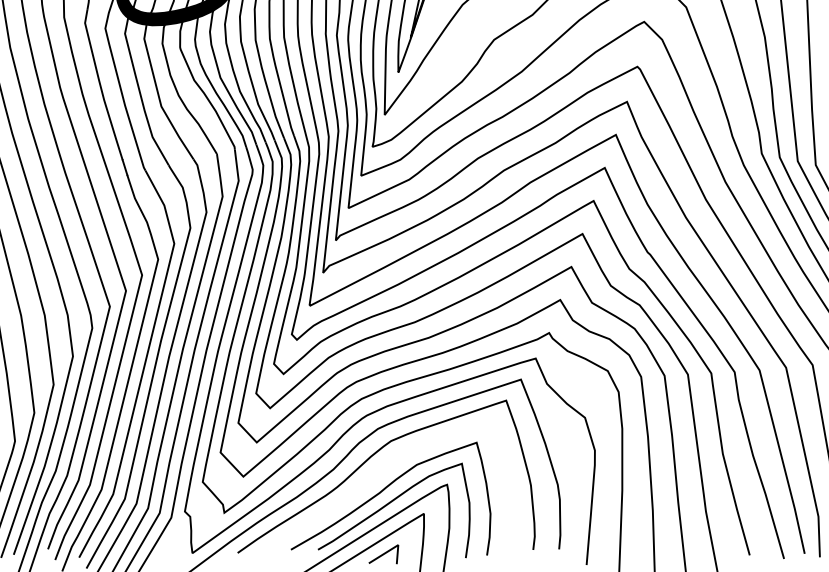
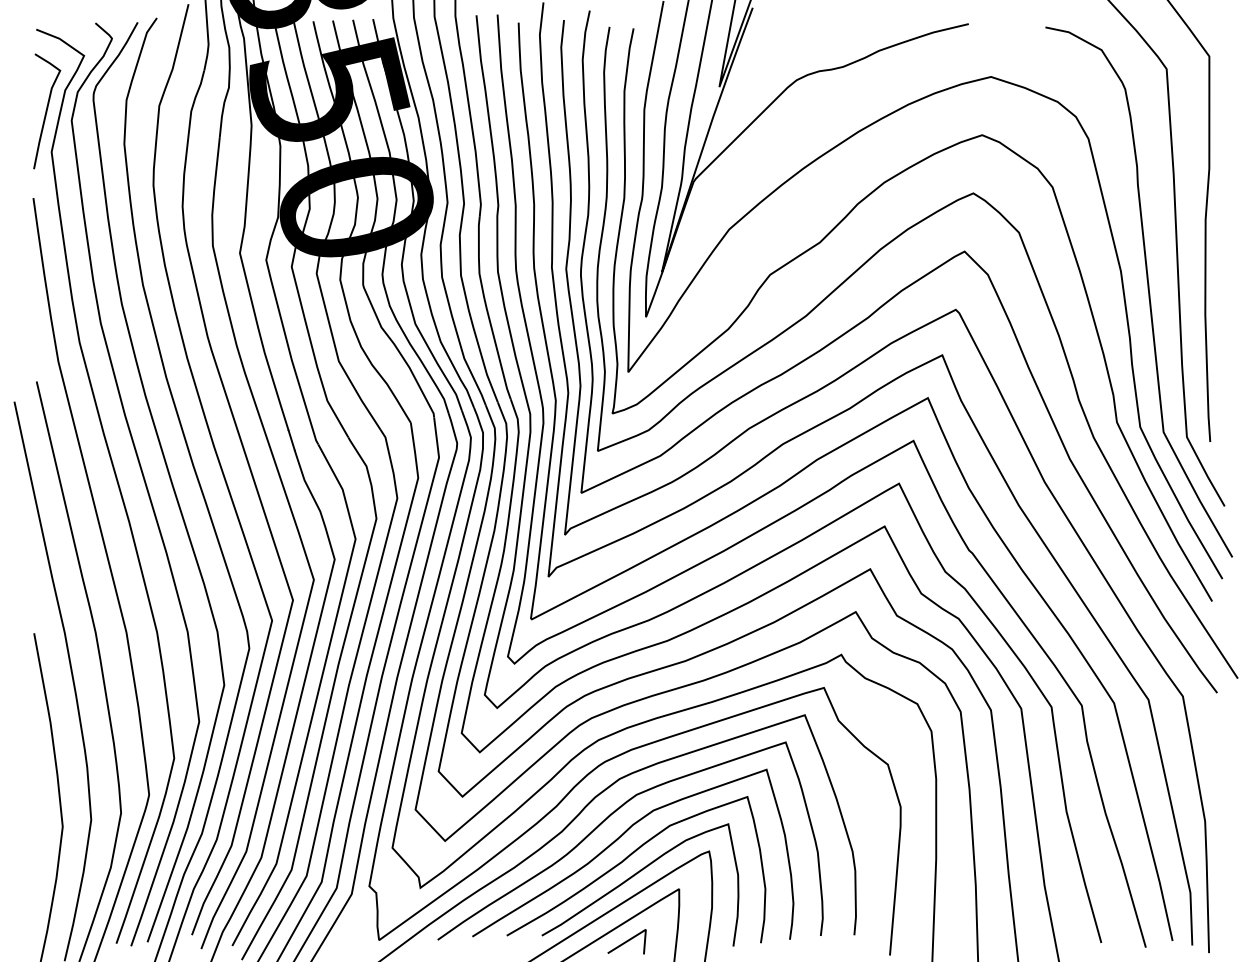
curve: (377, 474) -> (619, 838), added

